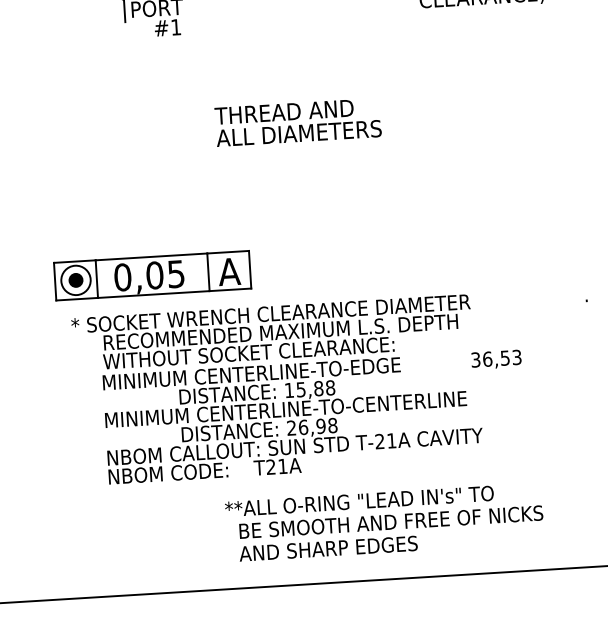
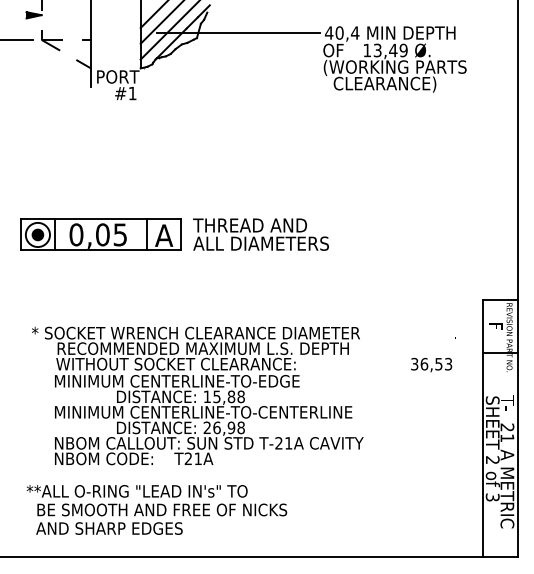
text: (297, 122) -> (260, 234), moved
part: (152, 275) -> (100, 234), moved
text: (496, 359) -> (431, 364), moved
text: (384, 522) -> (156, 509), moved

